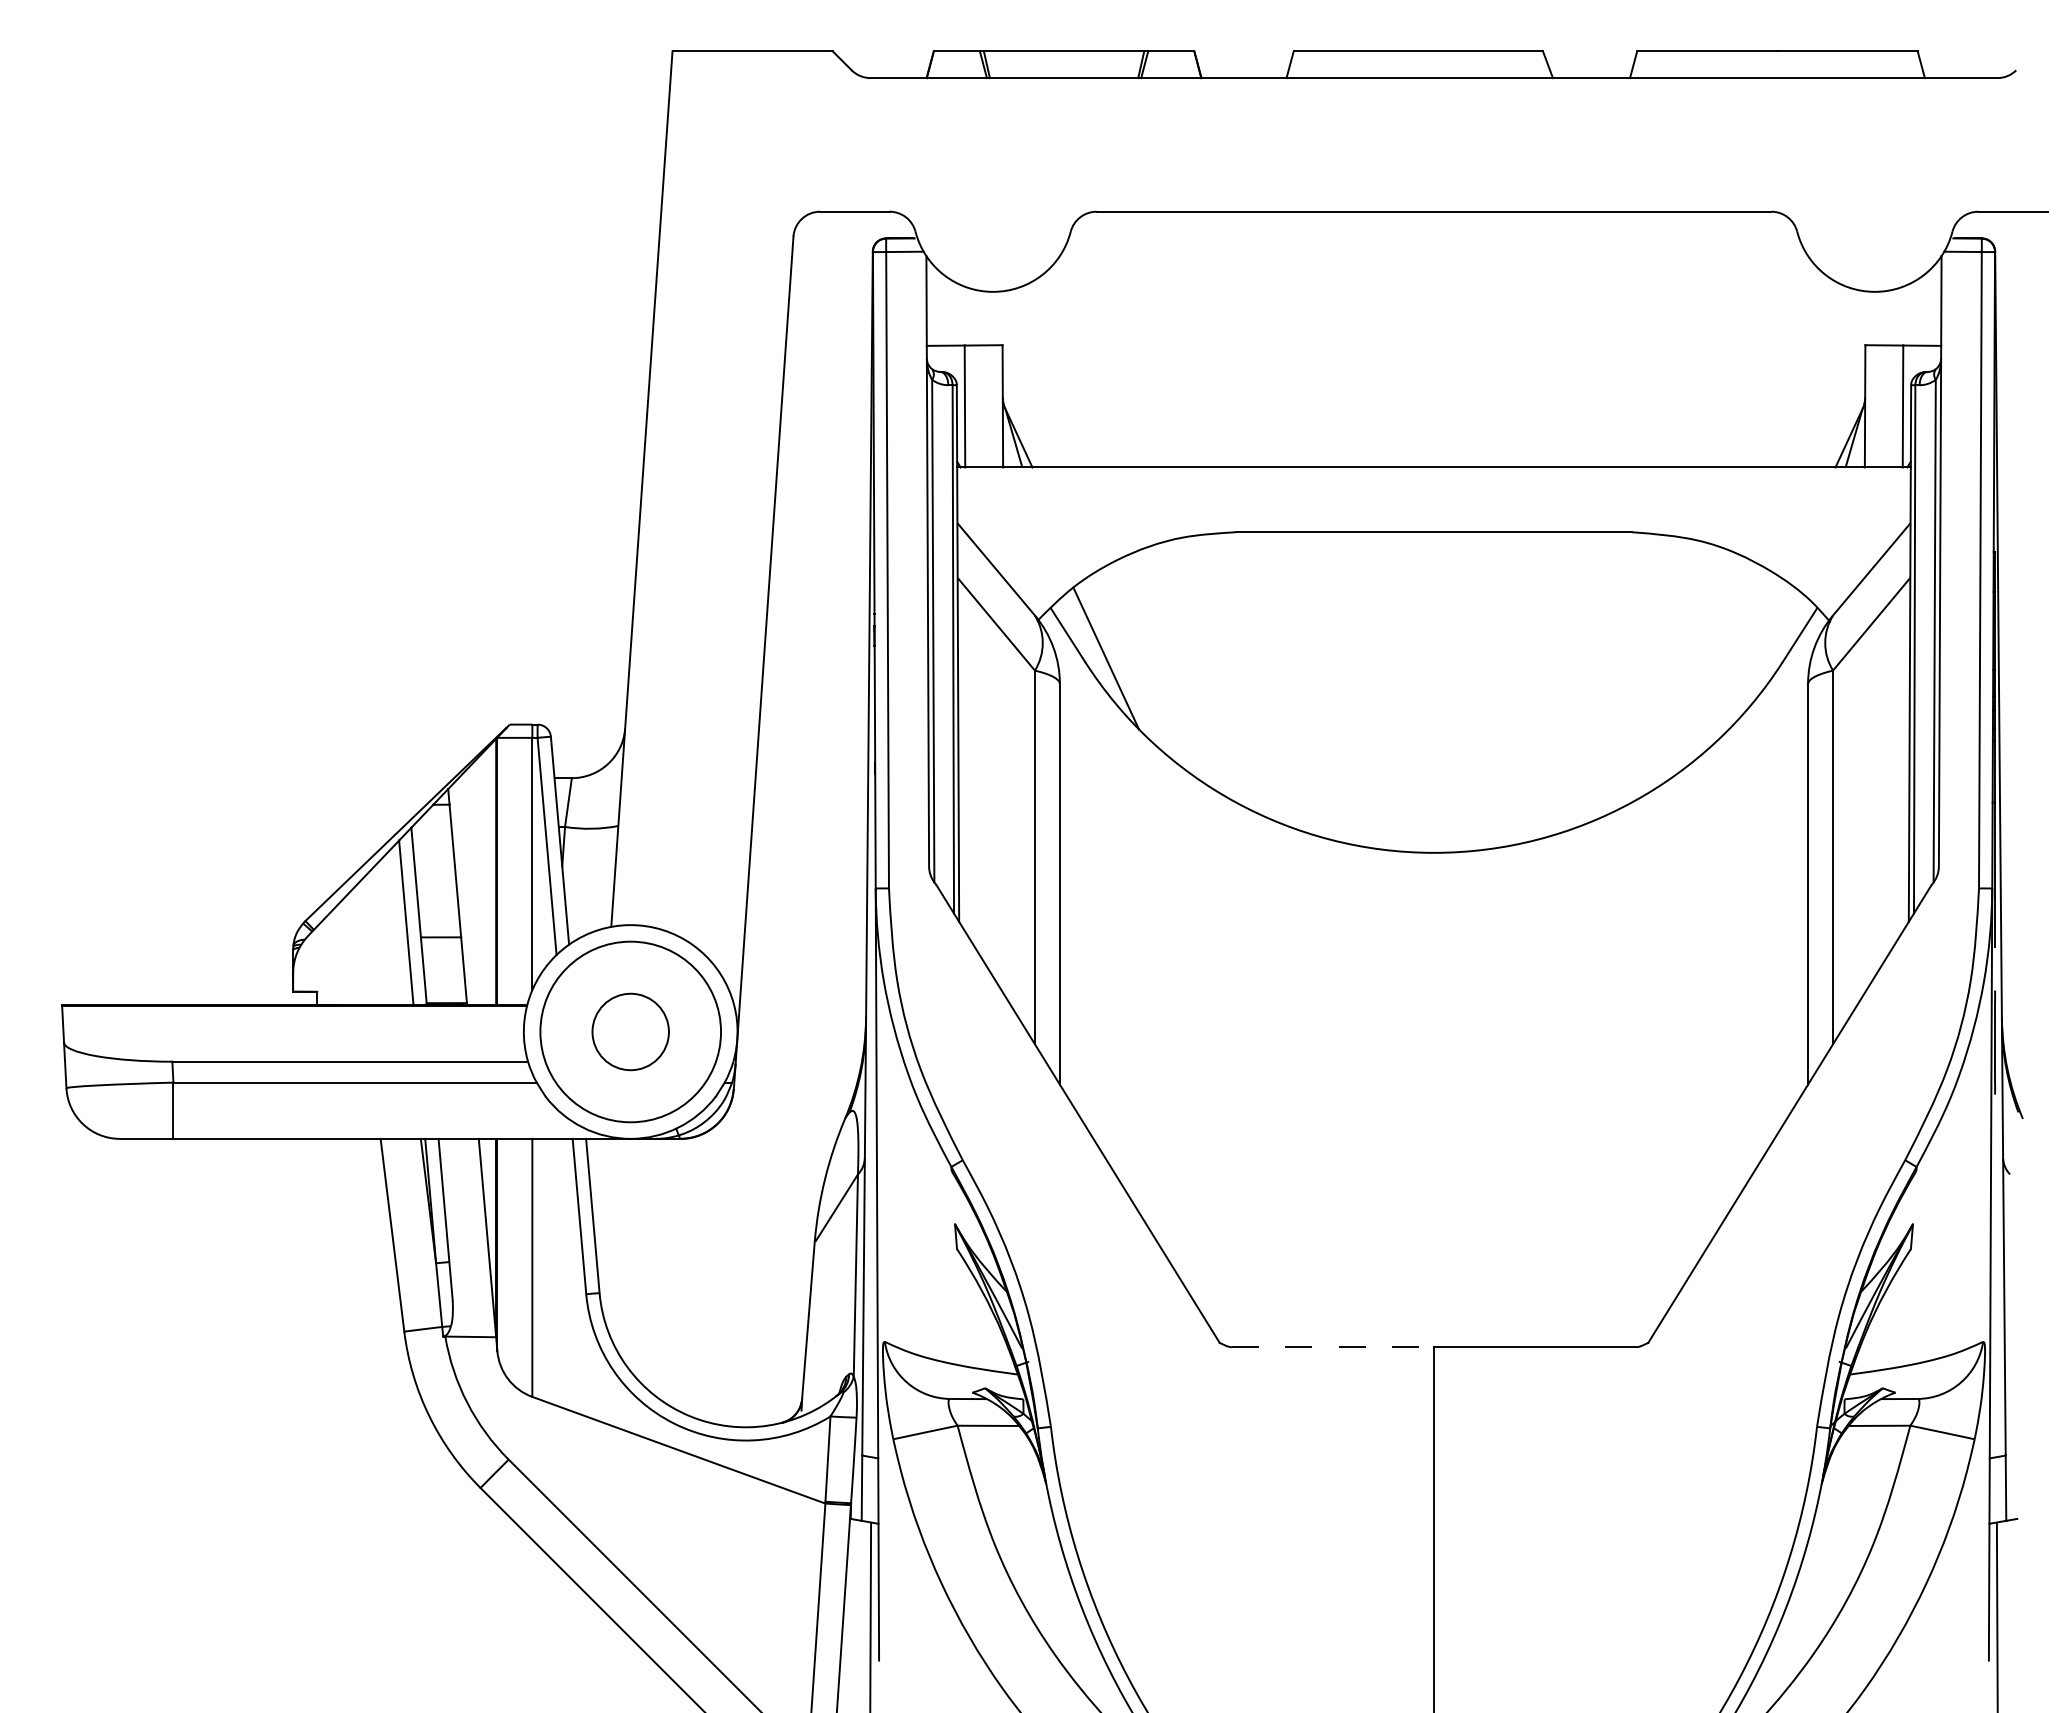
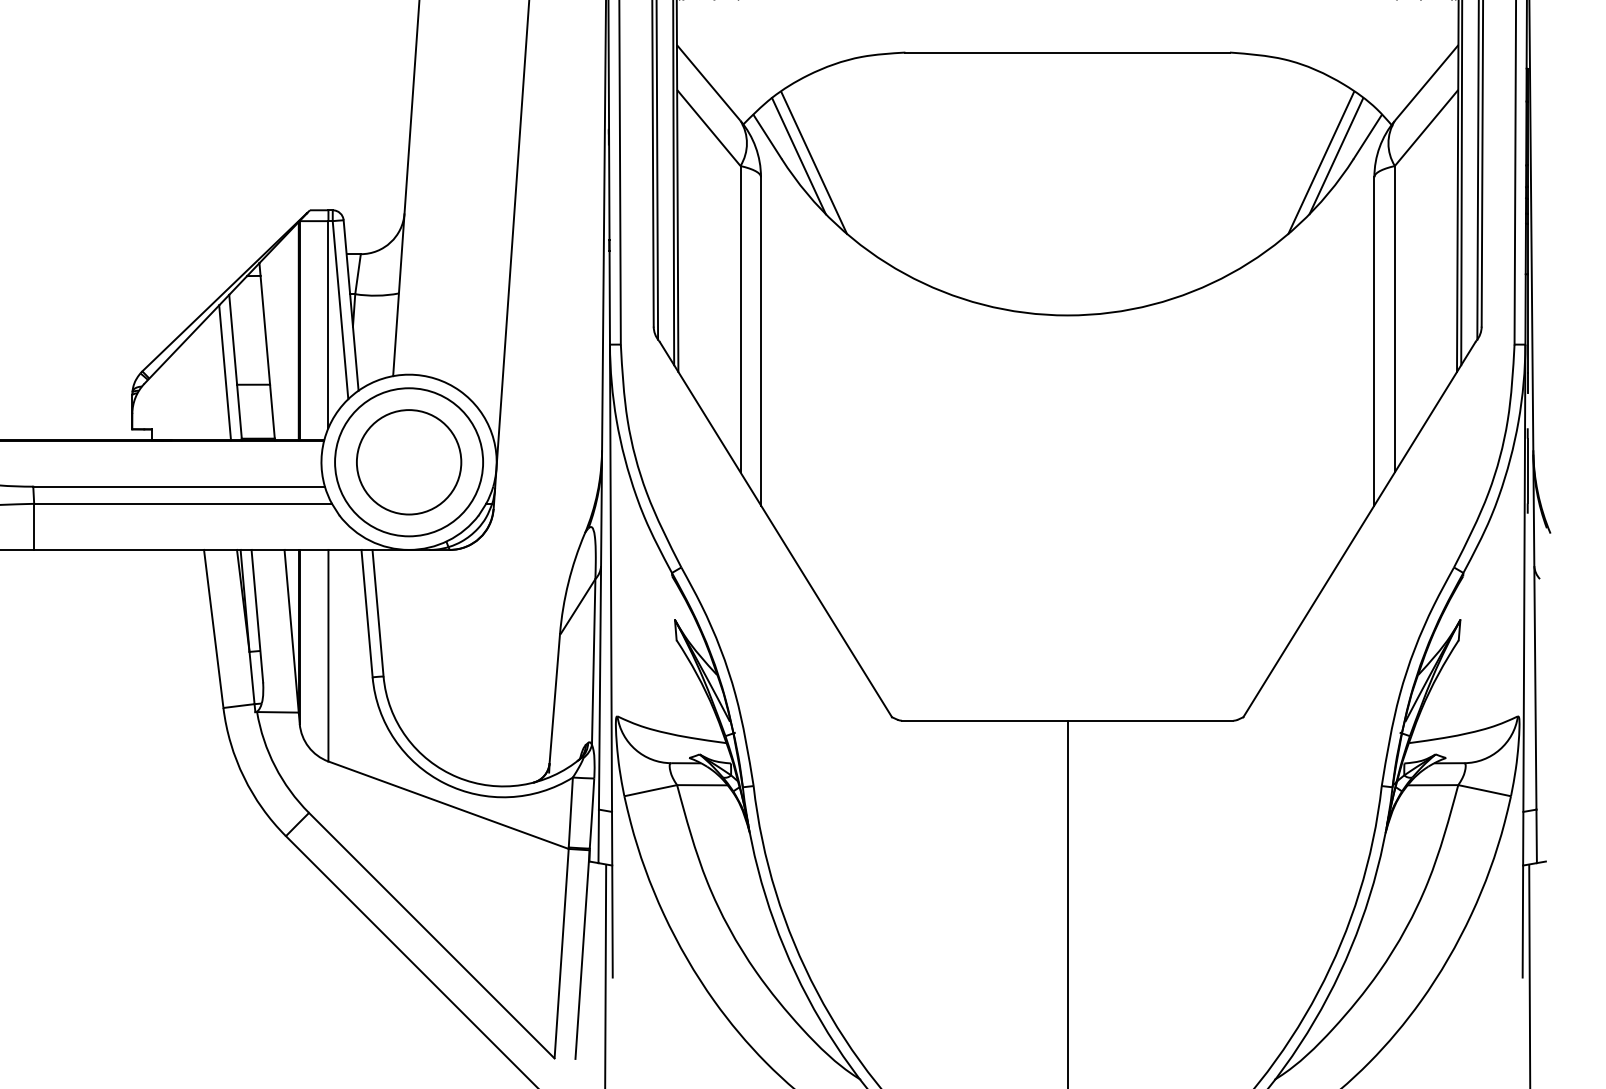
line: (1761, 658) -> (1336, 156), added
line: (1124, 666) -> (813, 162), added
line: (1743, 666) -> (1321, 162), added
circle: (630, 1031) -> (408, 461), size x1.67
line: (1333, 1347) -> (985, 720), dashed -> solid

